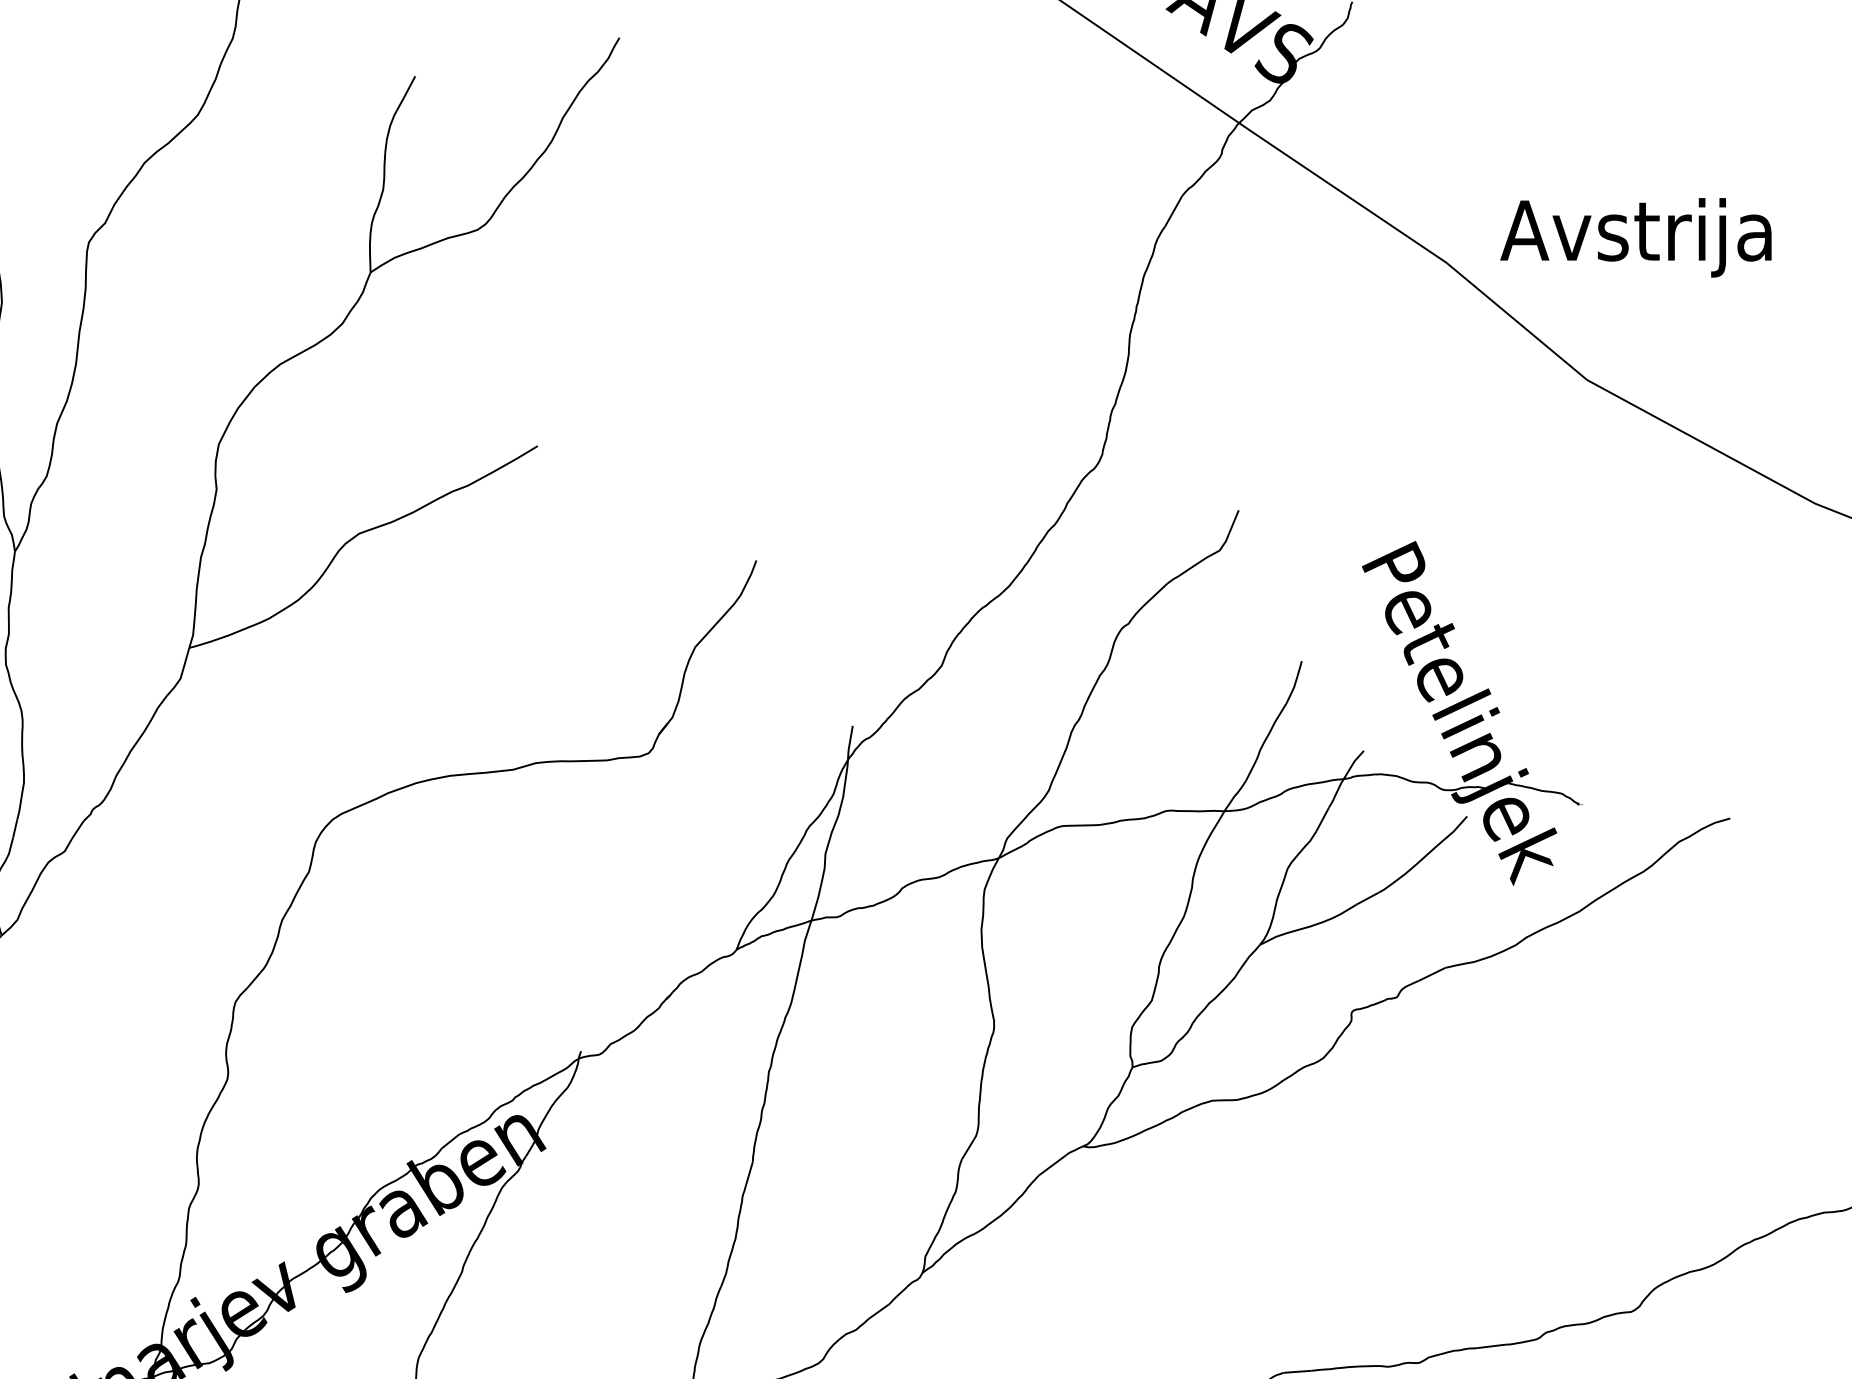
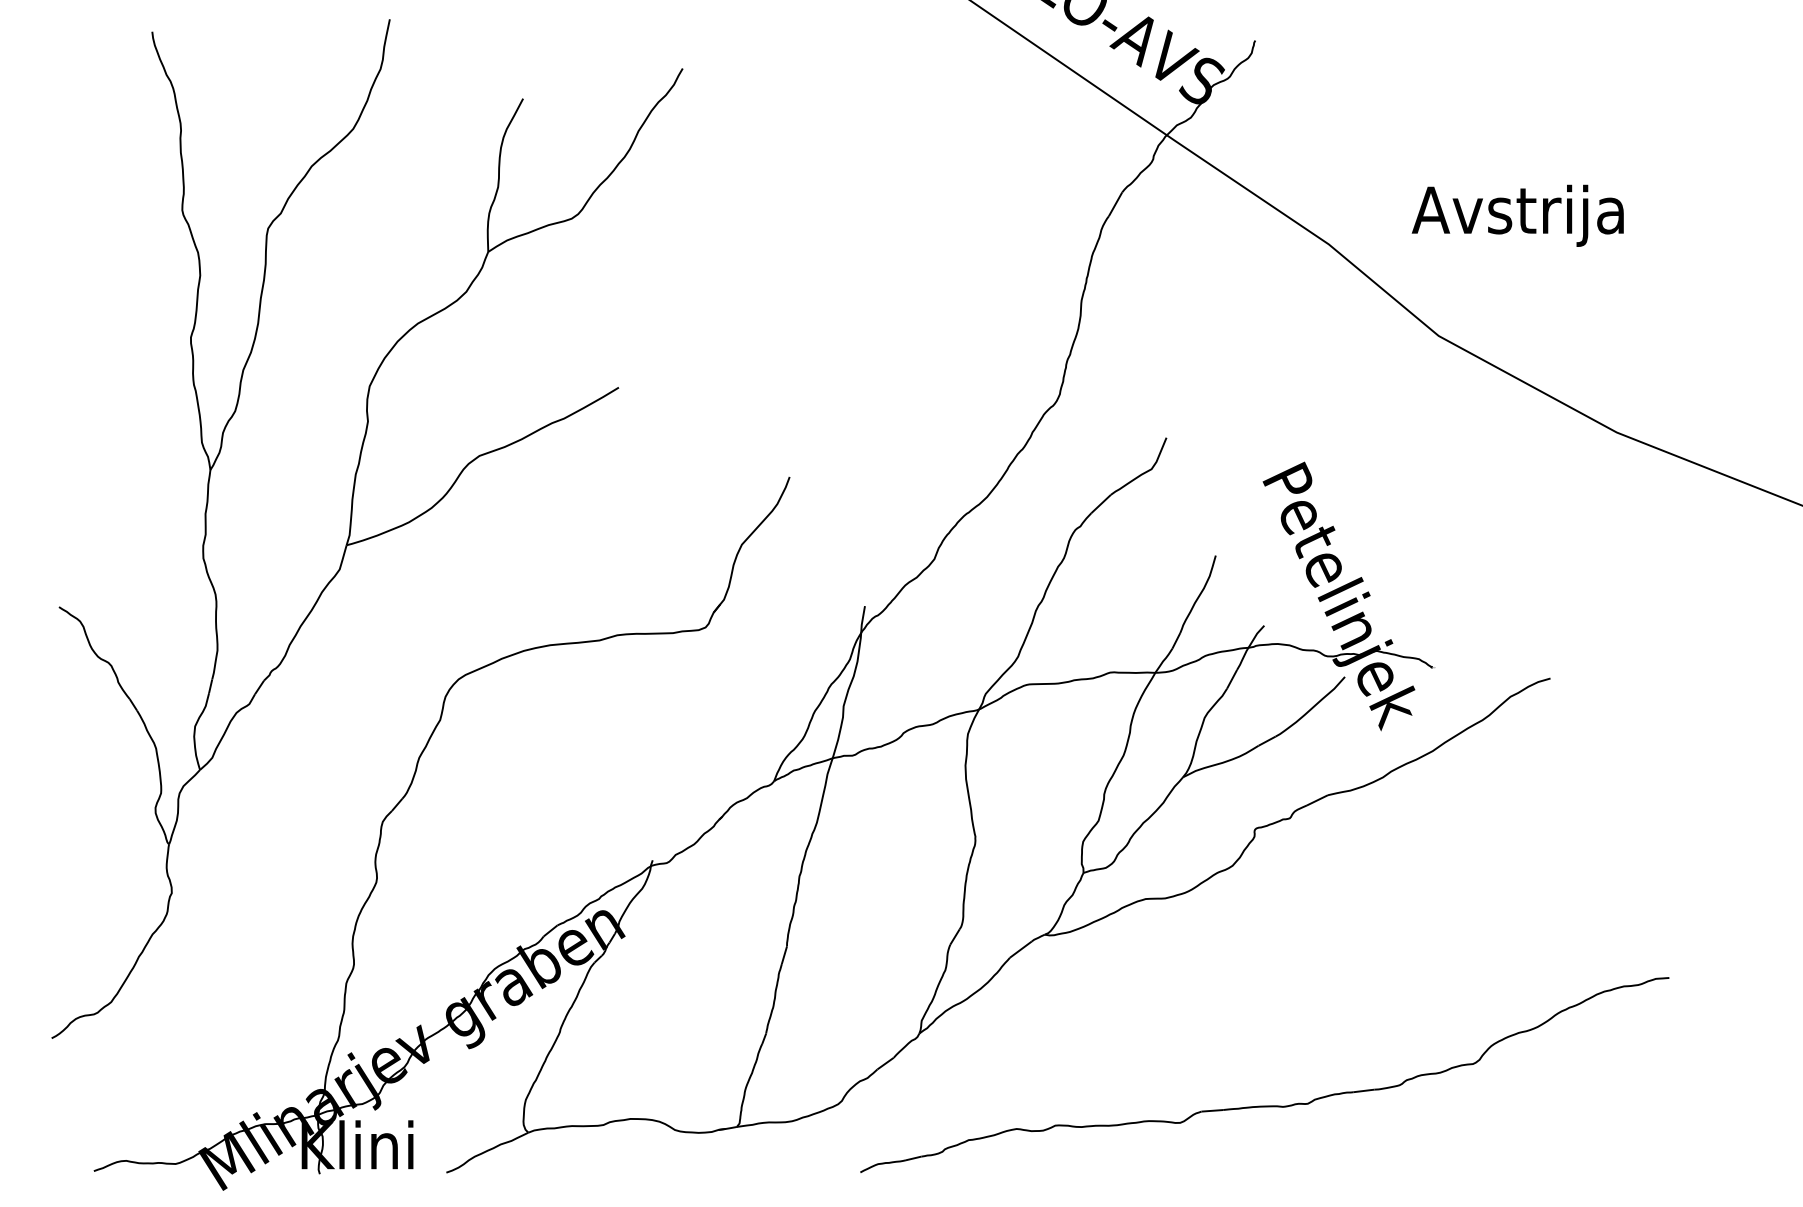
text: (1635, 237) -> (1517, 215), moved

